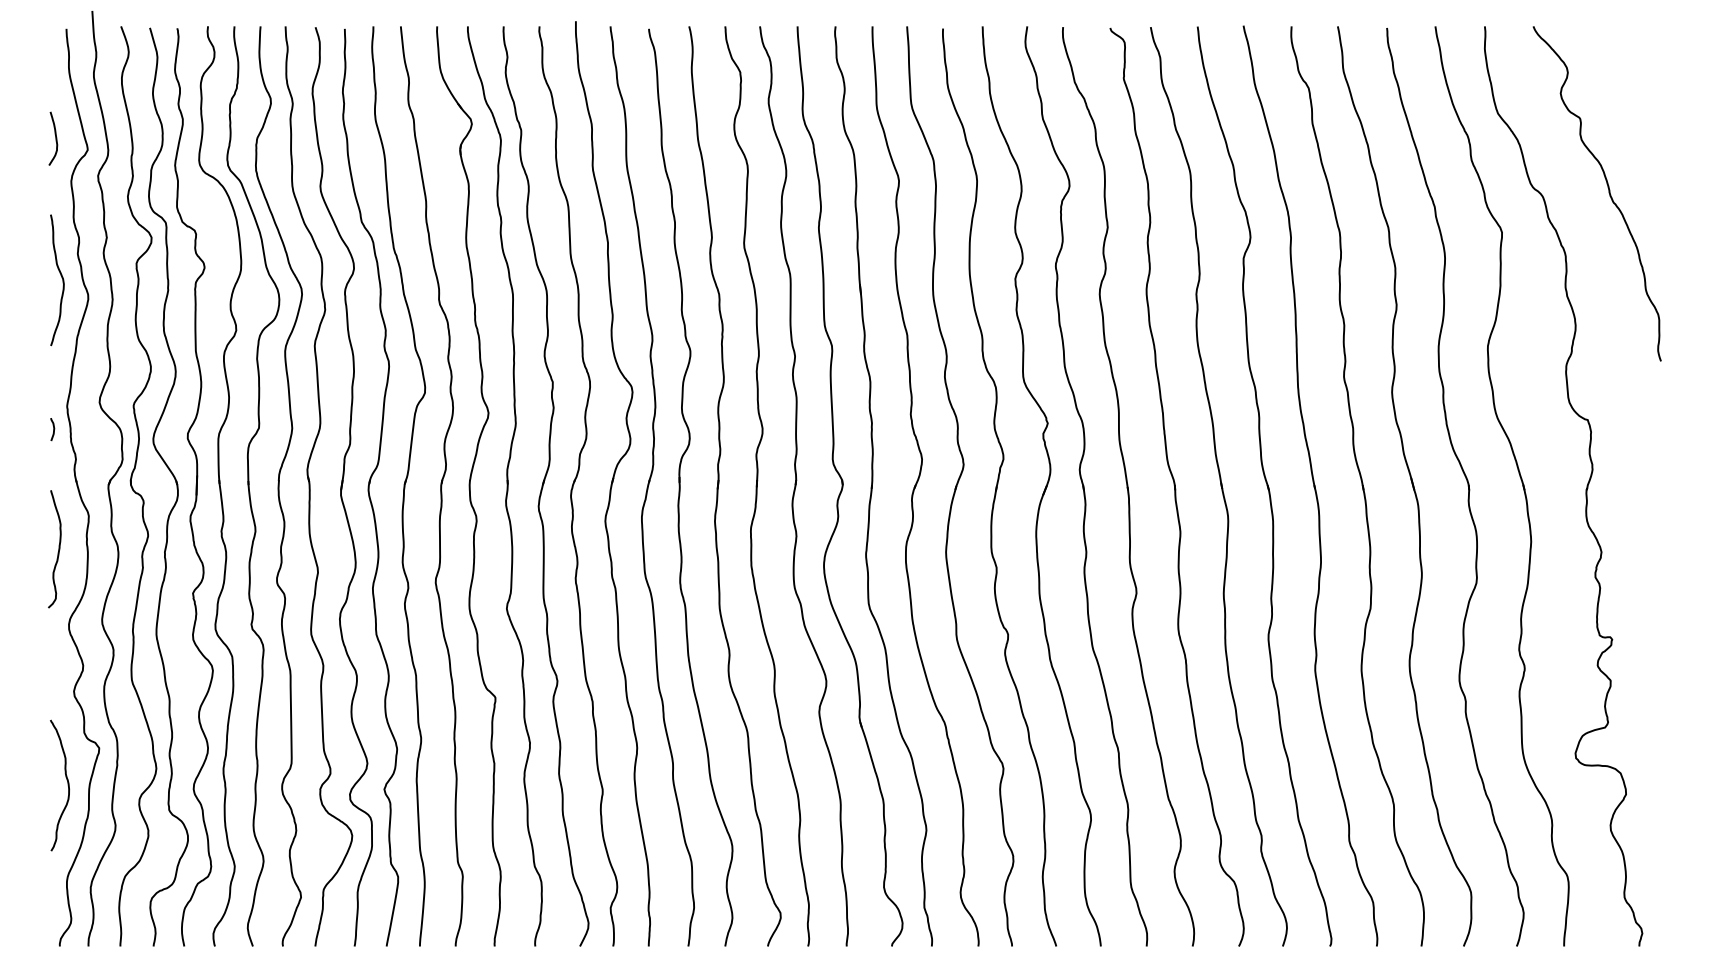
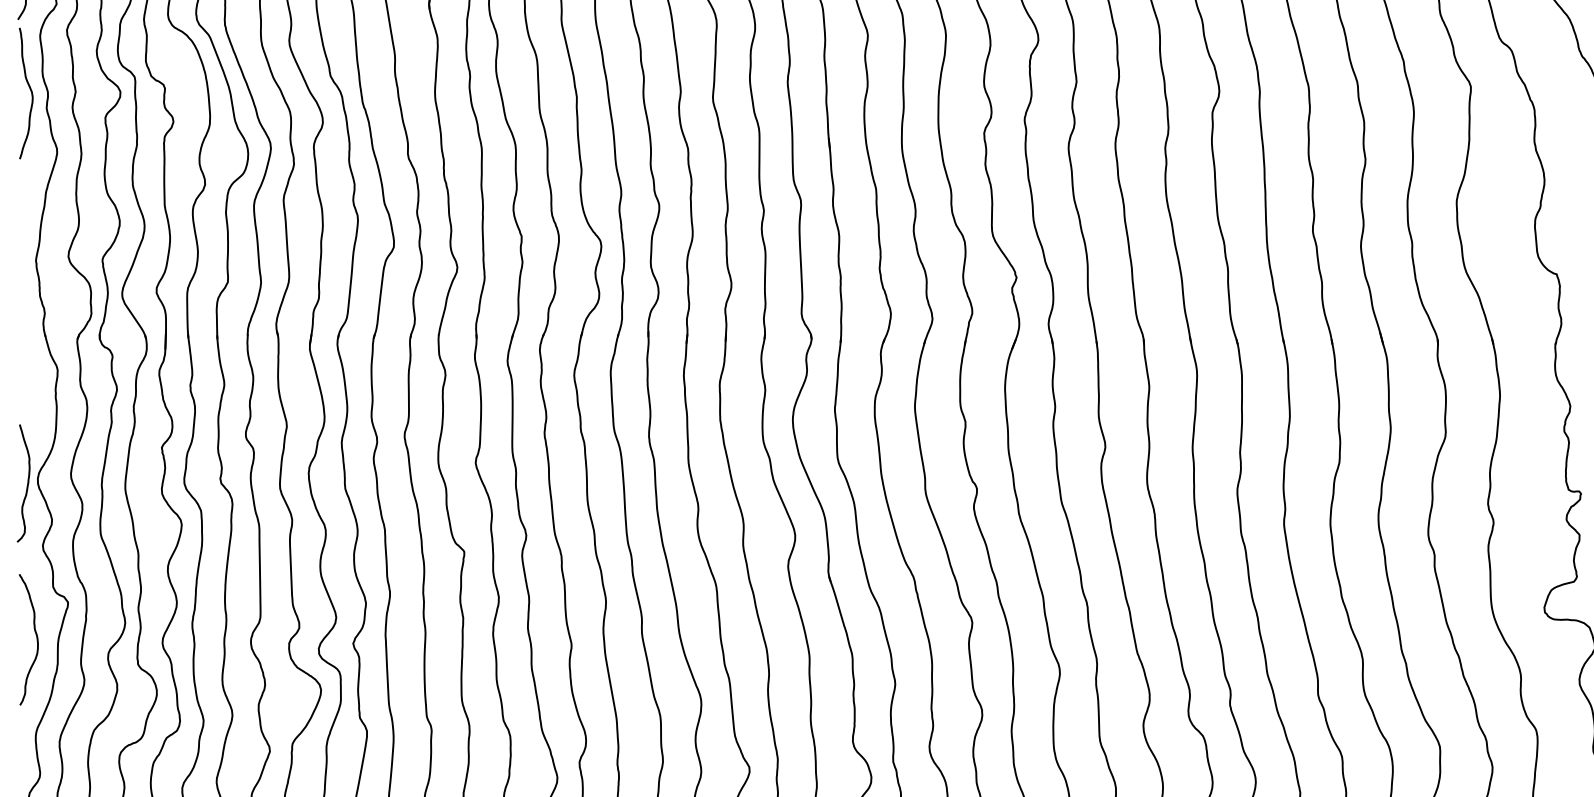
curve: (61, 278) -> (30, 91), moved
curve: (53, 429) -> (22, 283), removed
curve: (58, 549) -> (27, 483), moved

